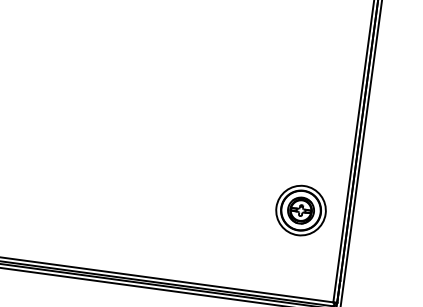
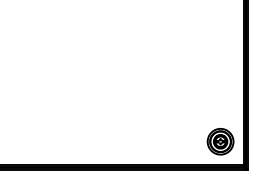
part: (300, 210) -> (220, 141), moved

